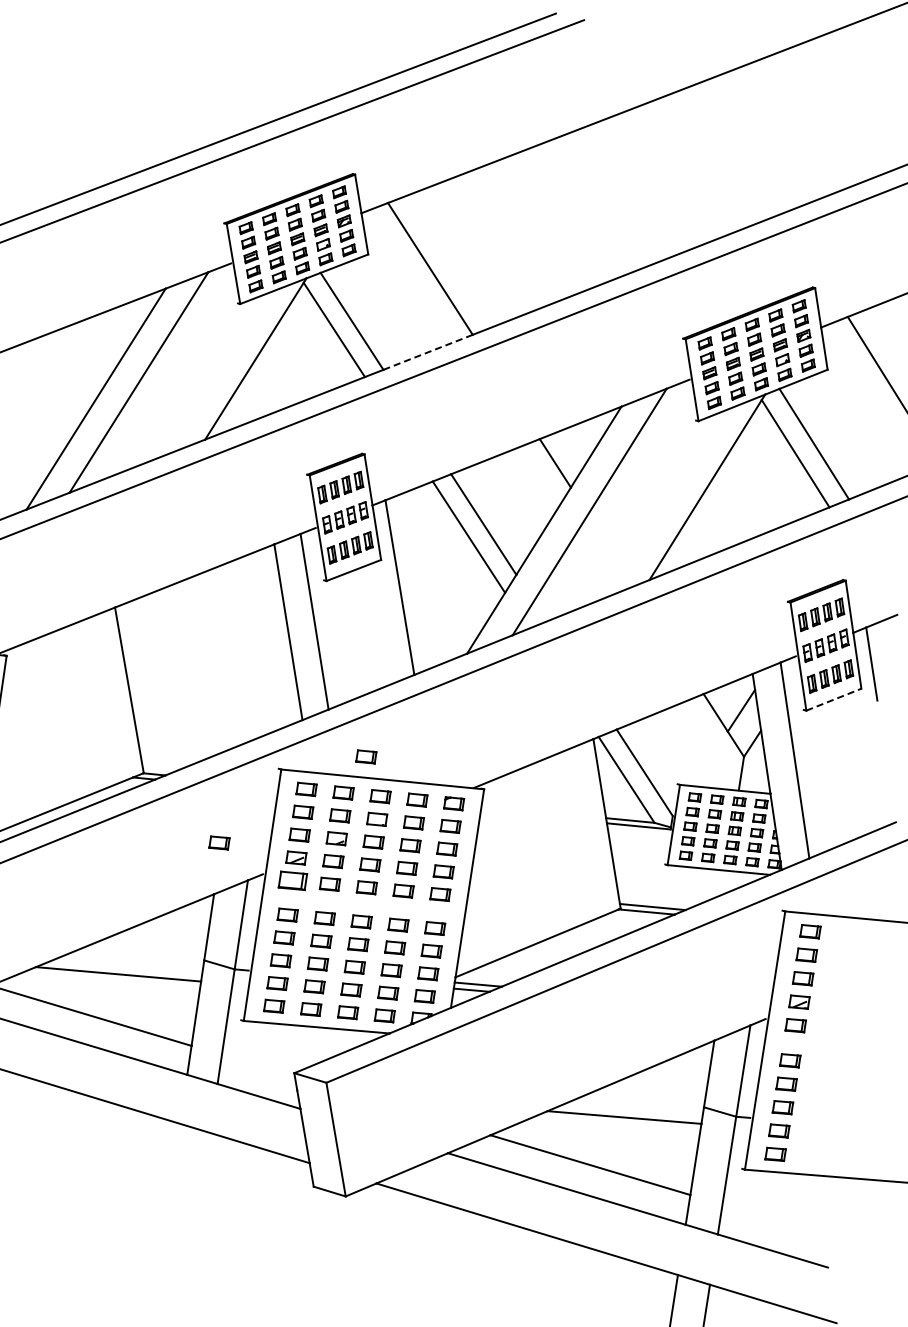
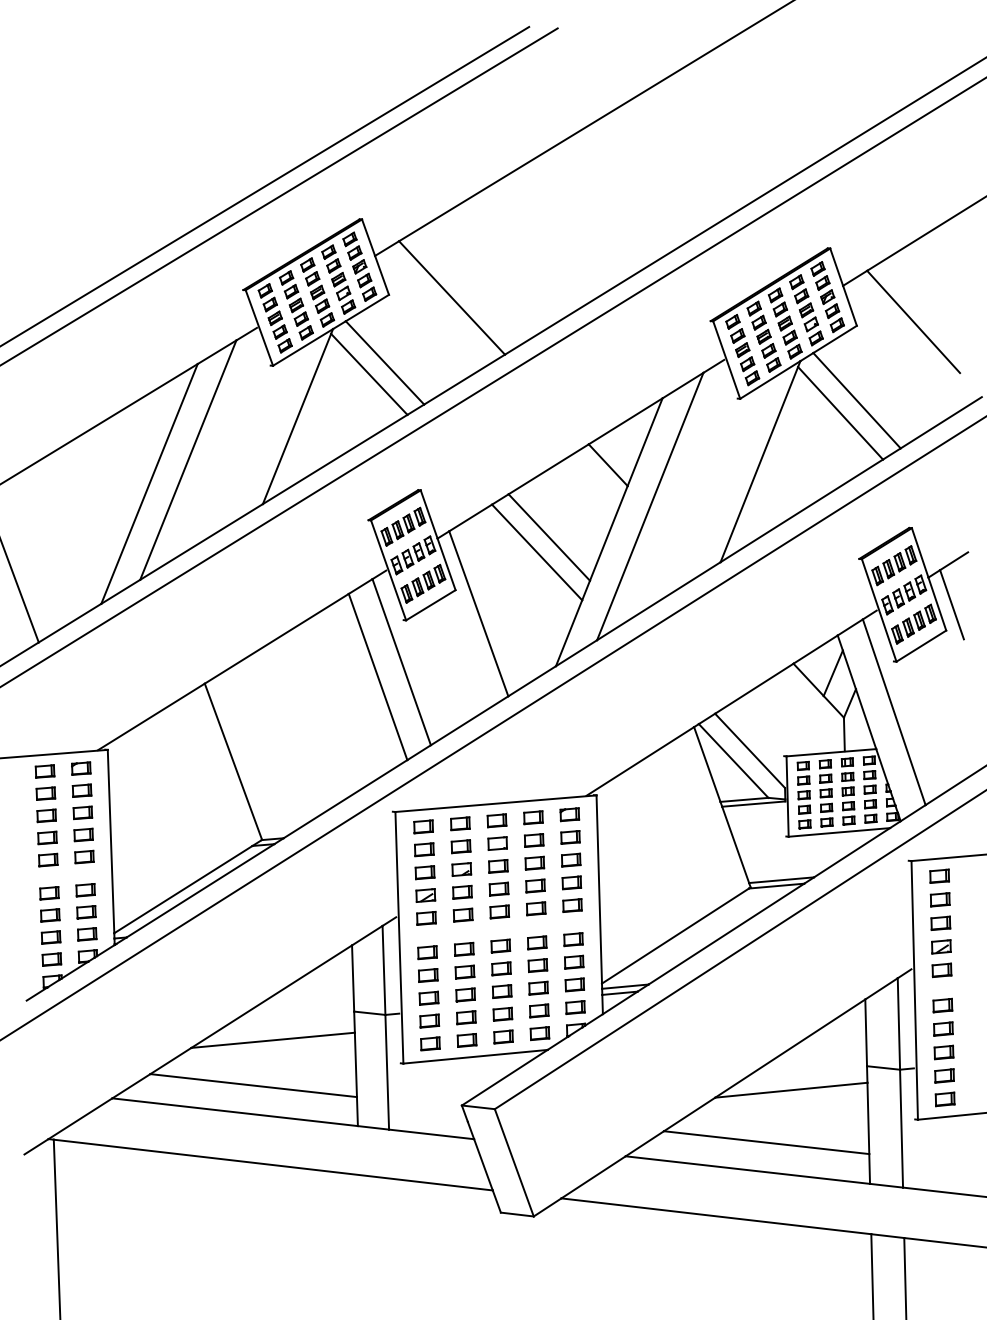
line: (428, 352) -> (464, 379), dashed -> solid
line: (834, 699) -> (921, 645), dashed -> solid
part: (365, 756) -> (475, 784), removed
part: (219, 843) -> (348, 894), removed
part: (292, 880) -> (426, 918), size x0.71

